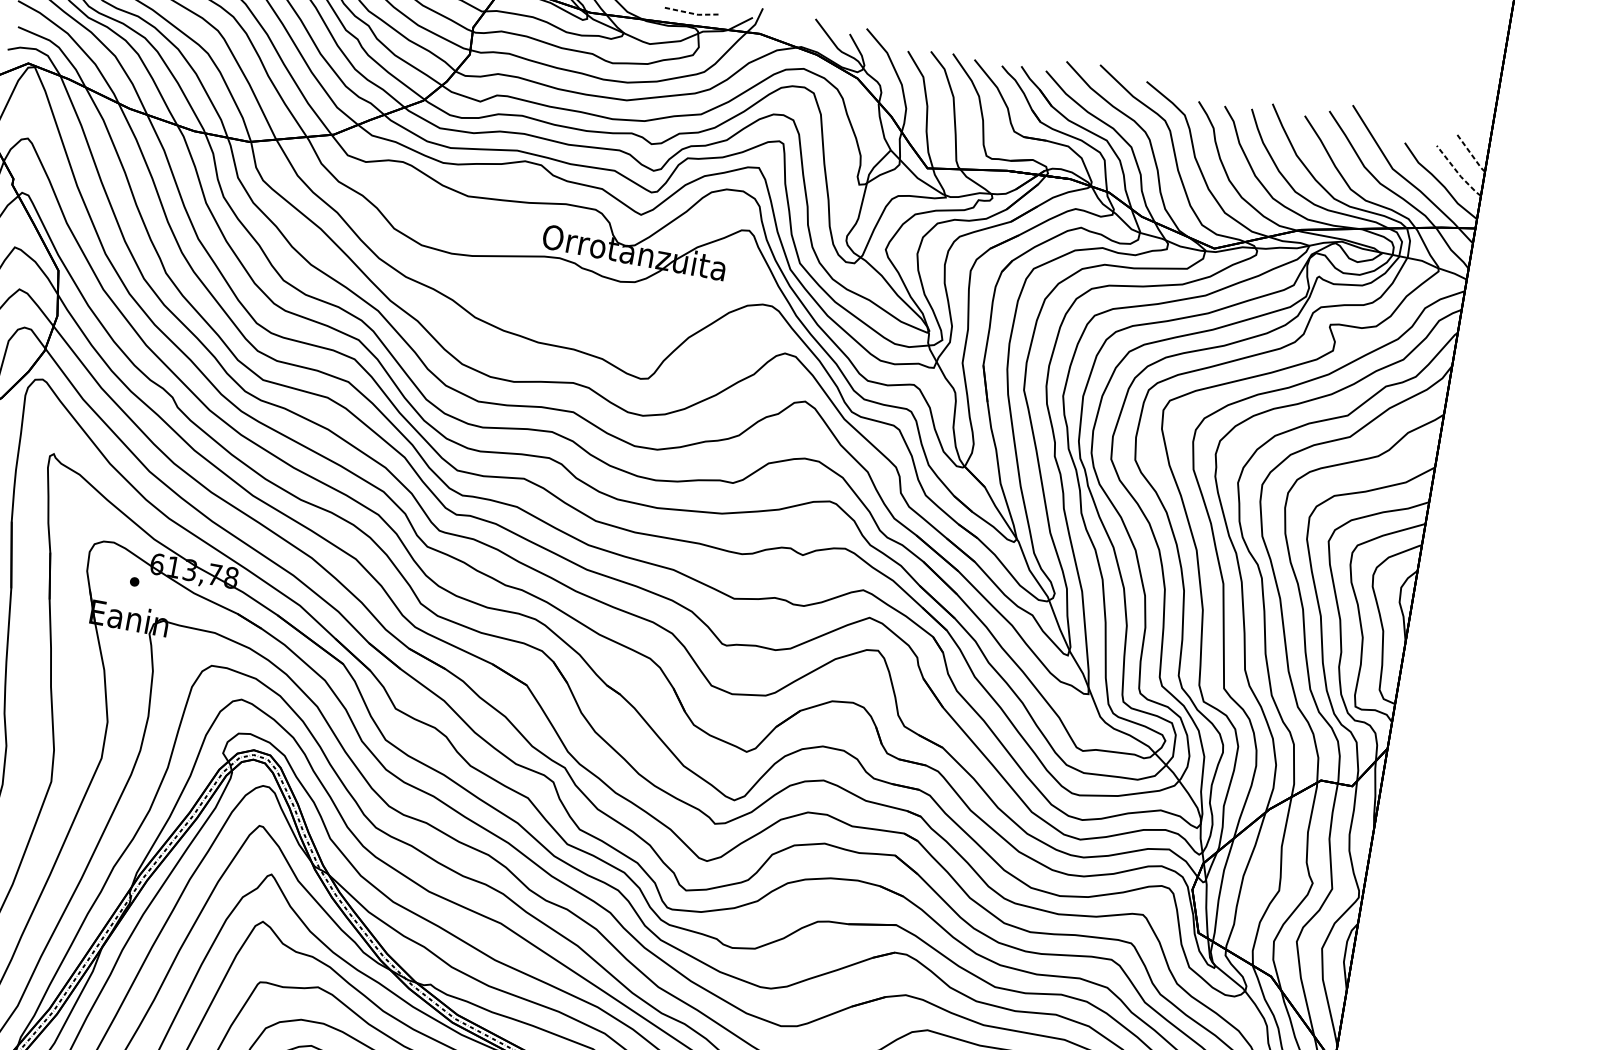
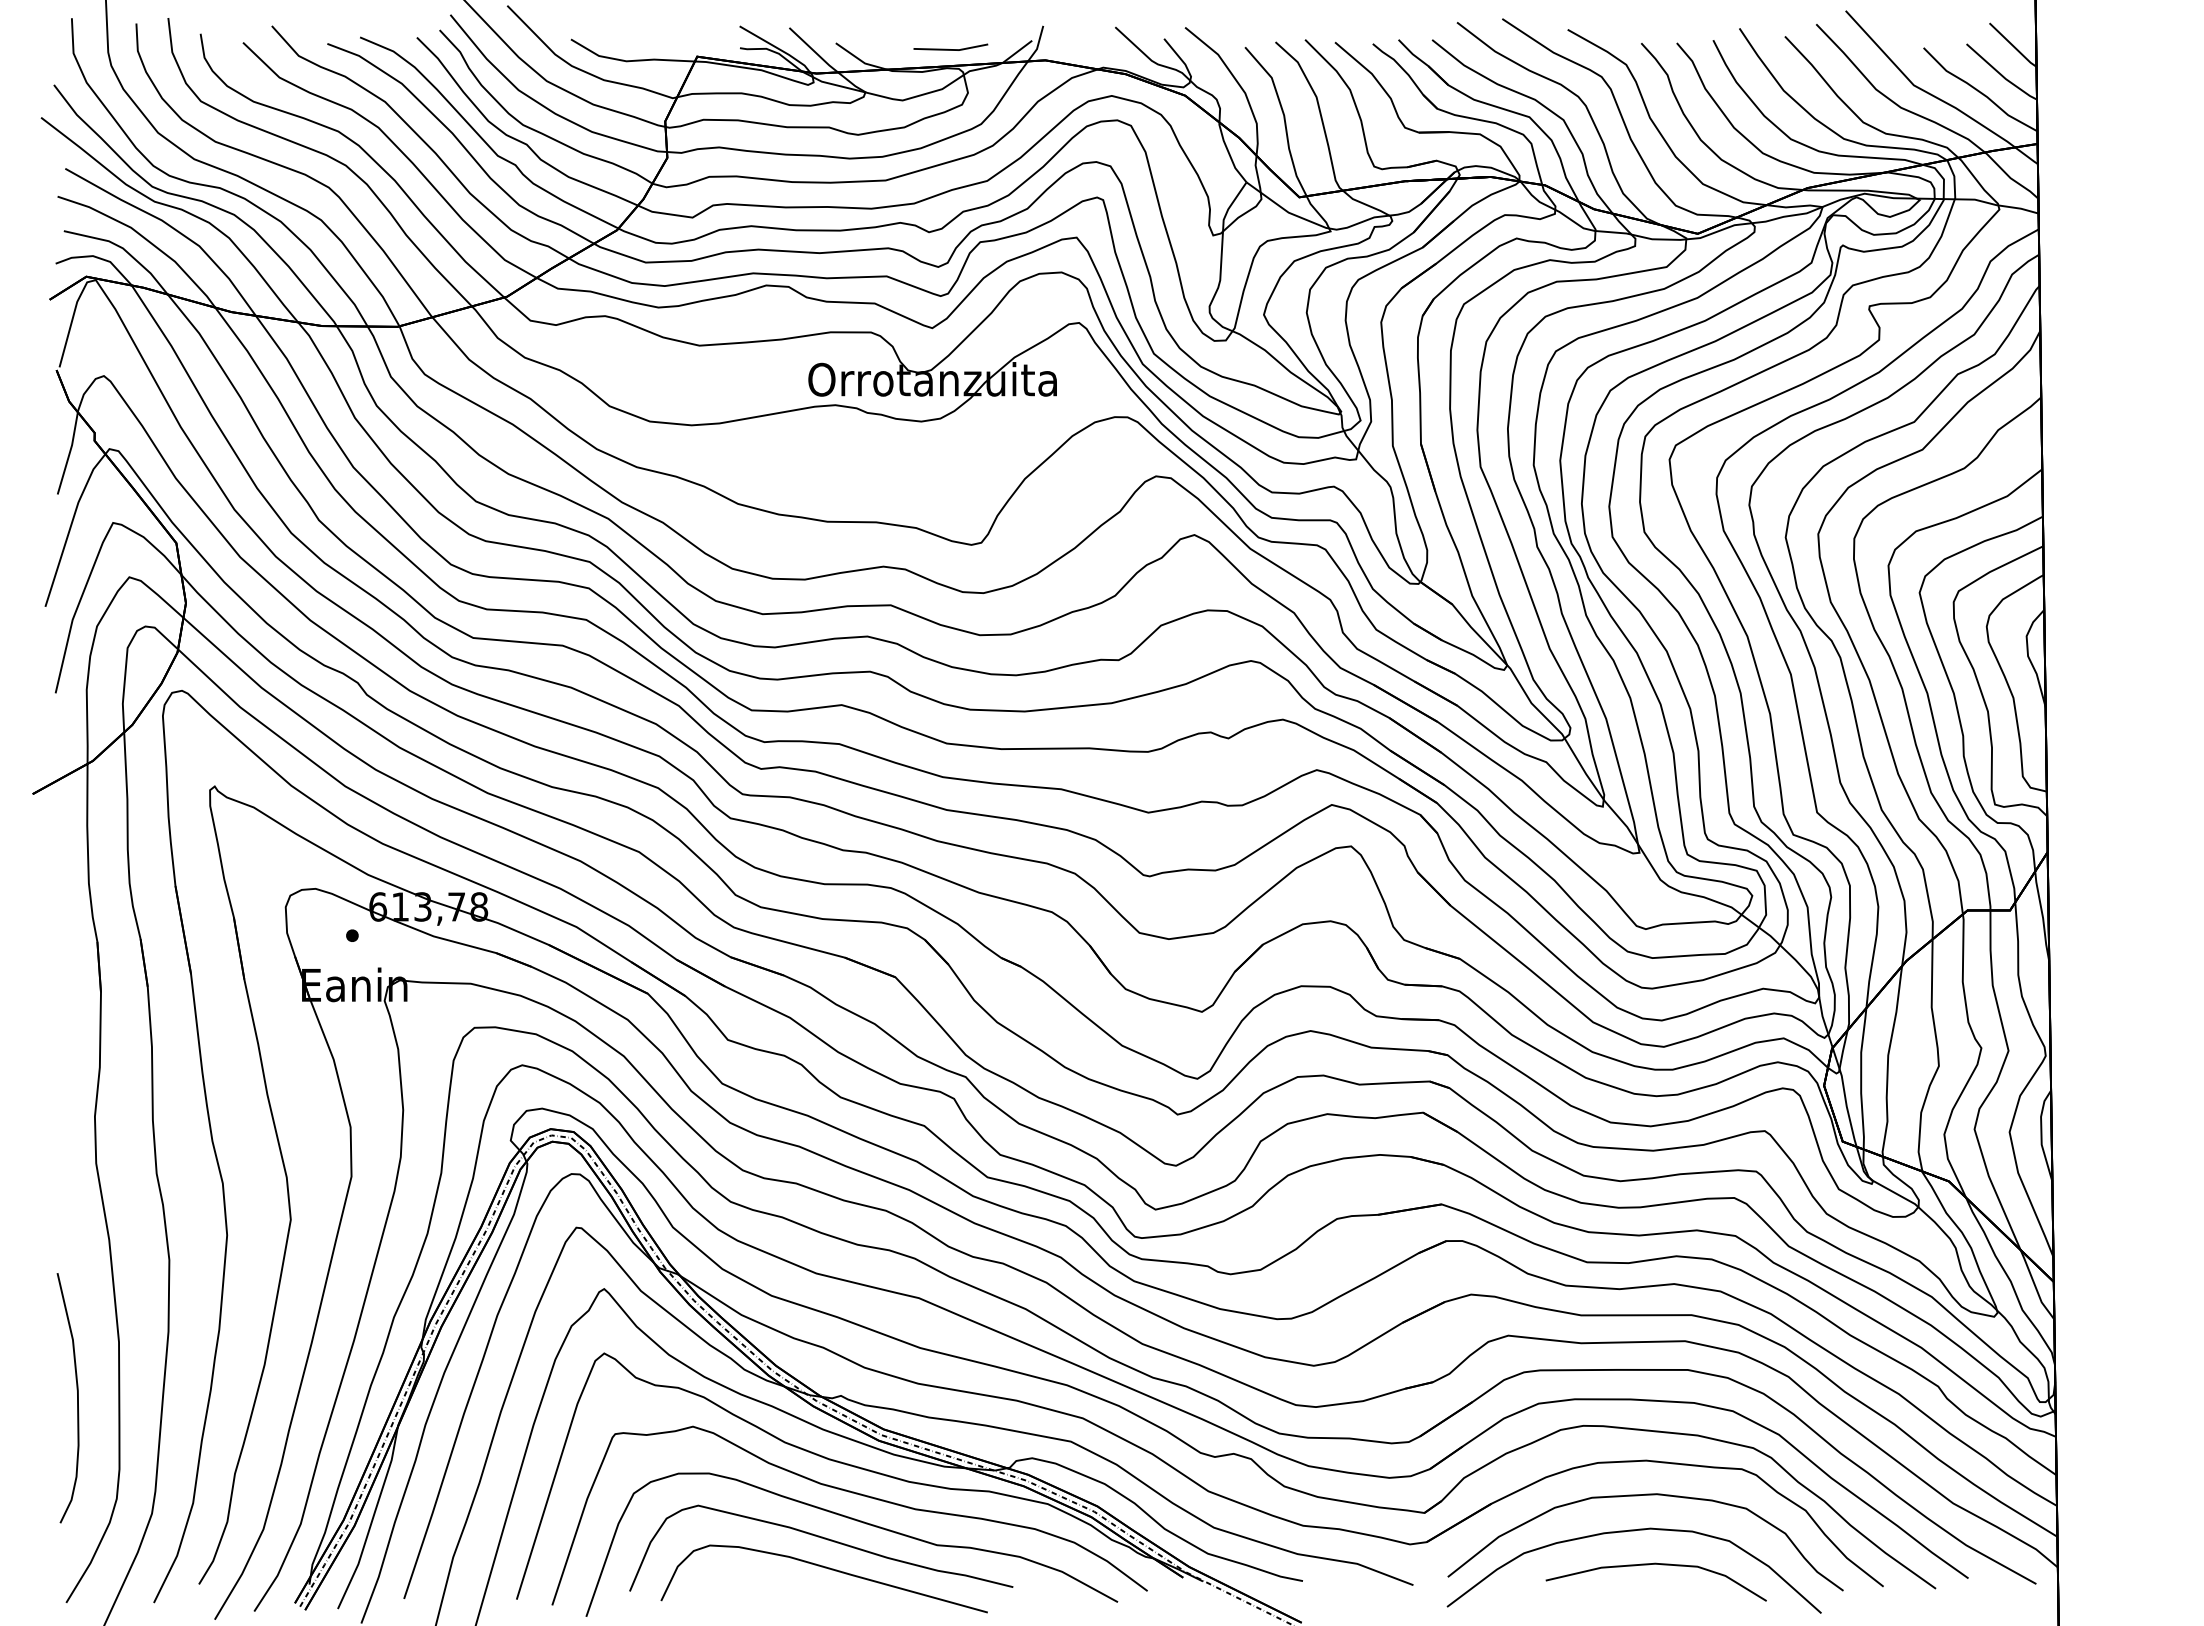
line: (693, 13) -> (952, 49), dashed -> solid
line: (1470, 153) -> (2012, 45), dashed -> solid
line: (1457, 172) -> (2000, 74), dashed -> solid

